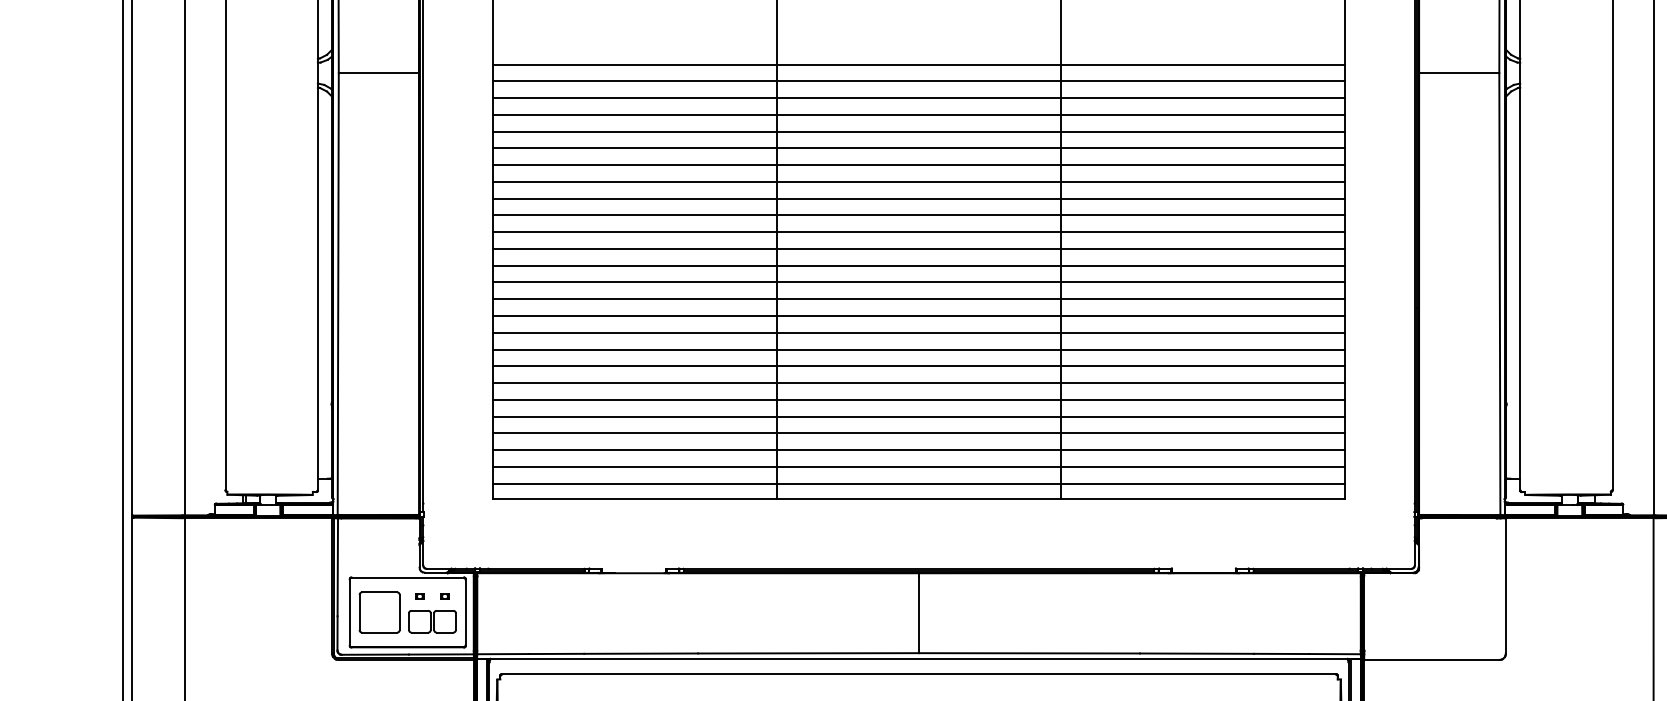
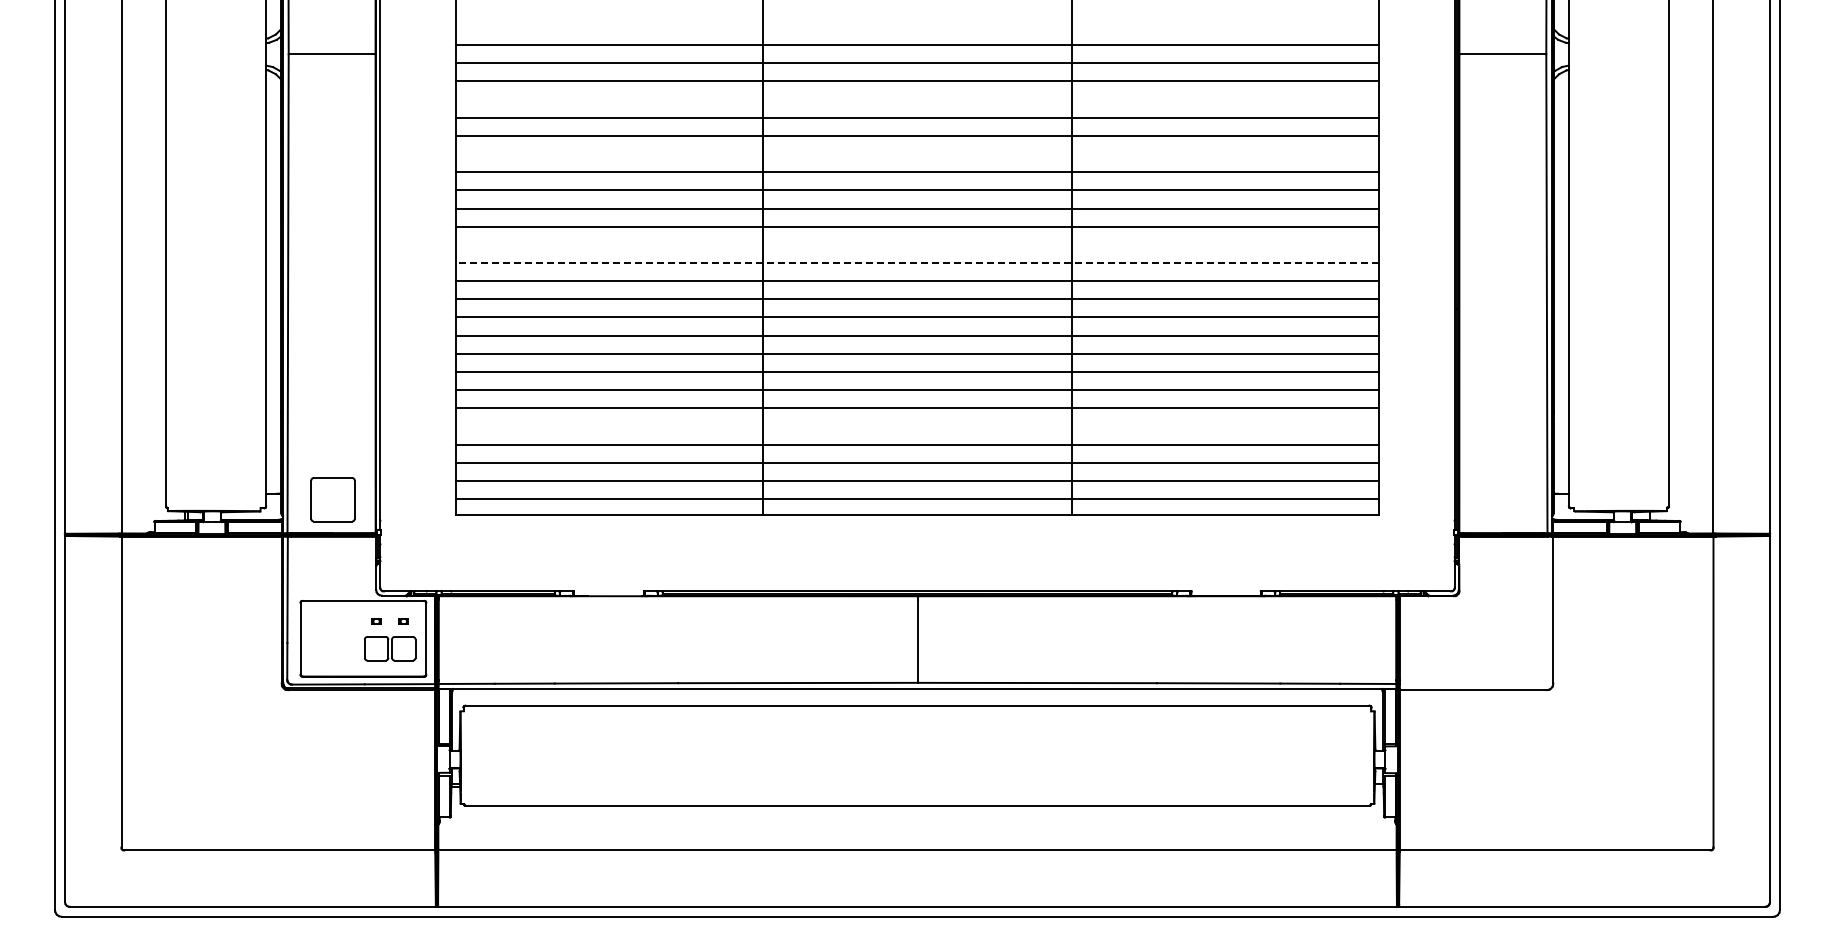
line: (919, 114) -> (917, 99), removed
line: (919, 165) -> (917, 154), removed
line: (919, 248) -> (917, 244), removed
line: (918, 266) -> (916, 263), solid -> dashed
line: (919, 416) -> (917, 426), removed
part: (379, 612) -> (332, 499), moved

